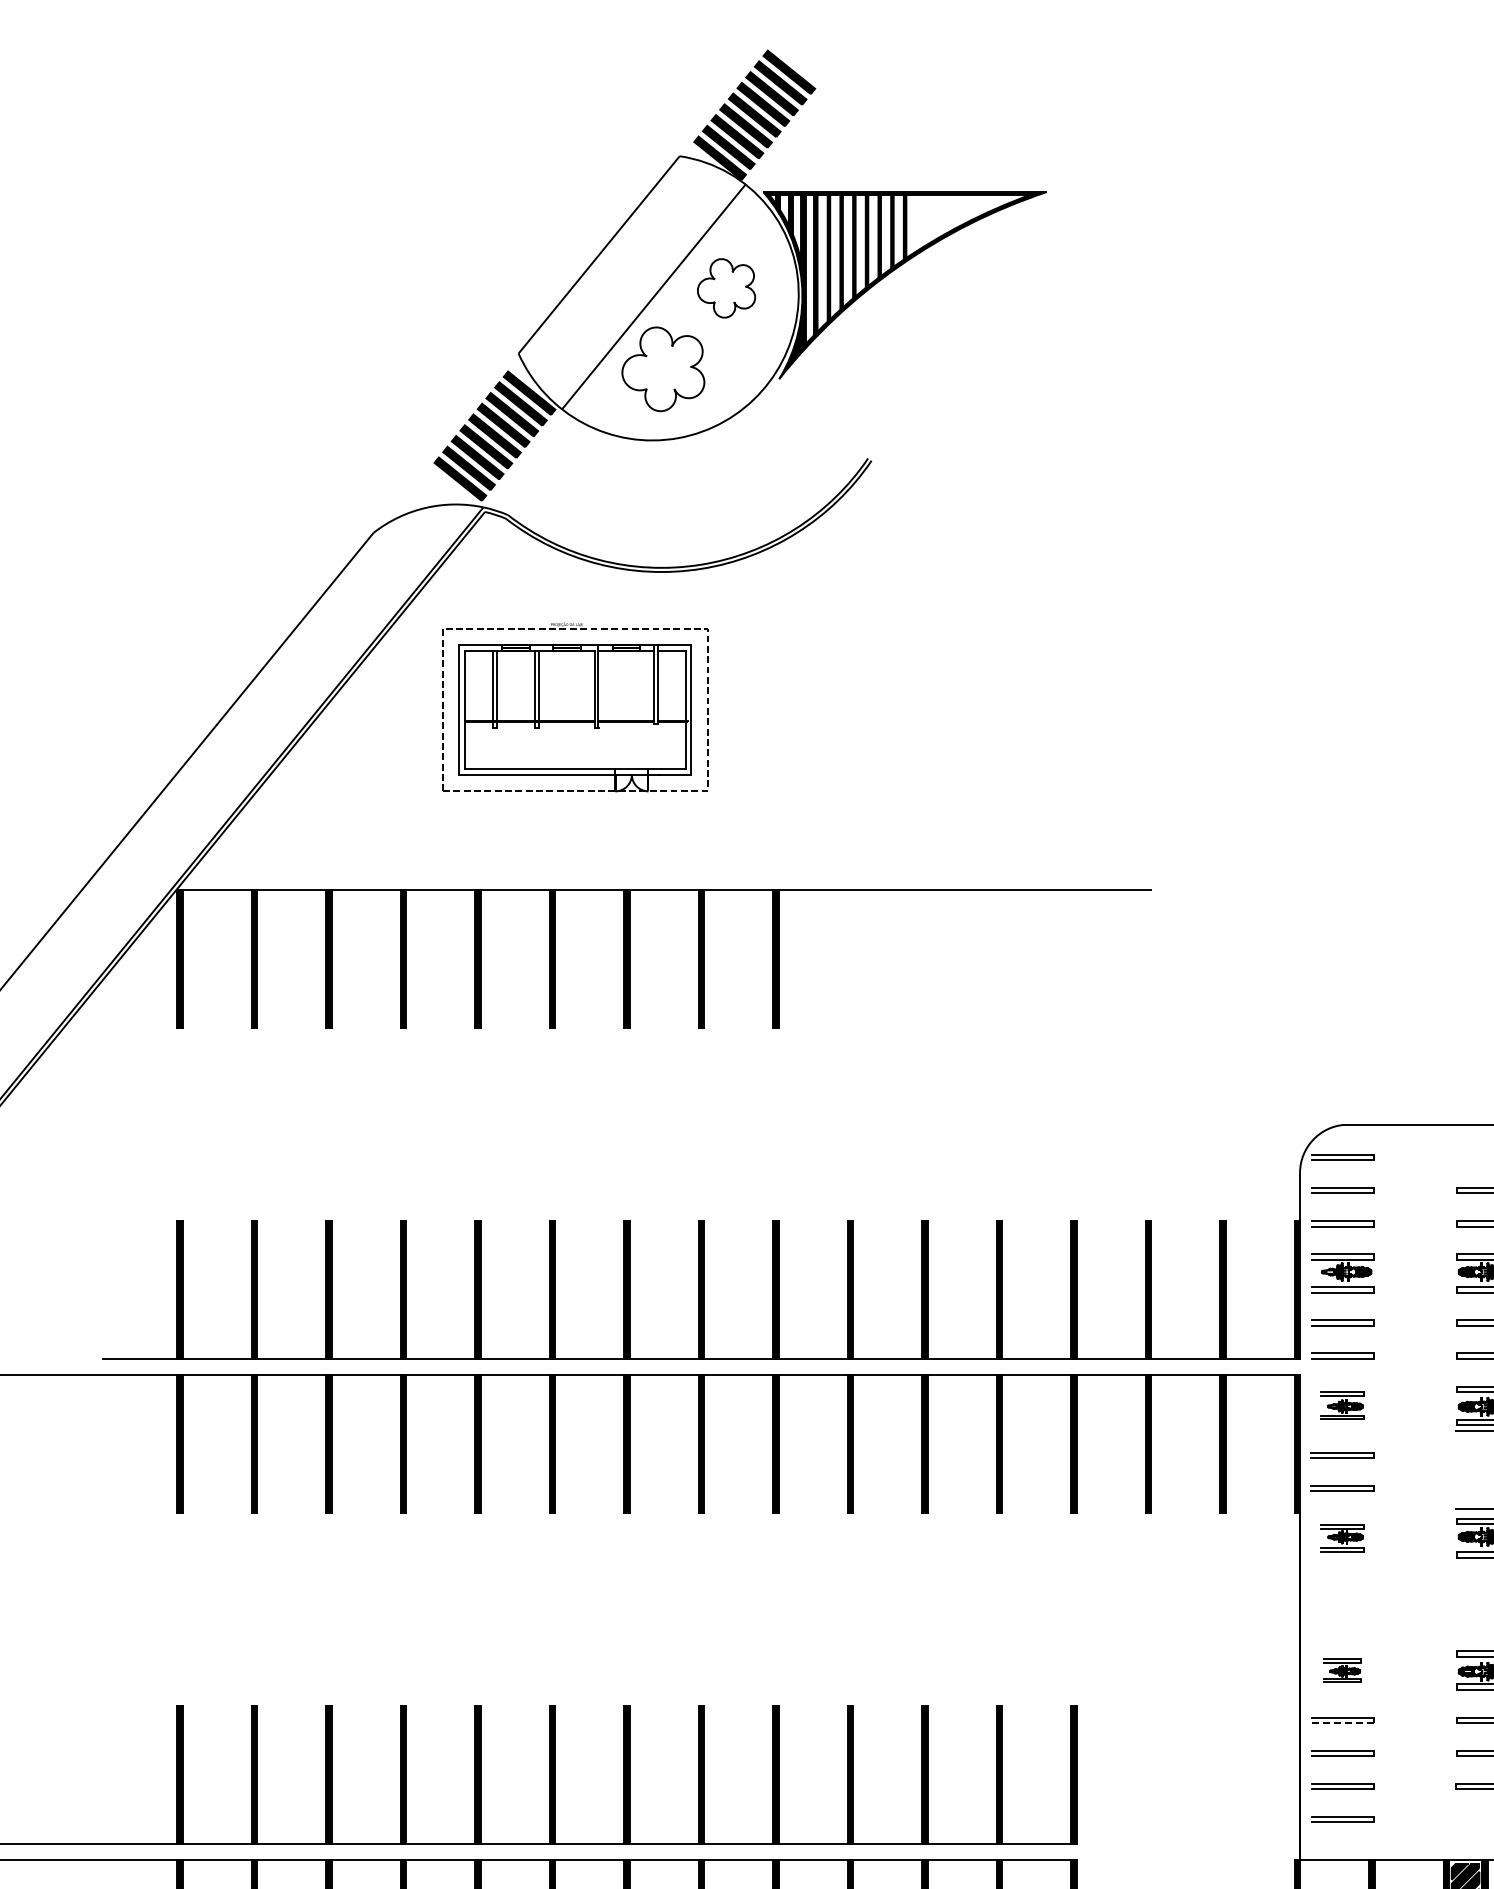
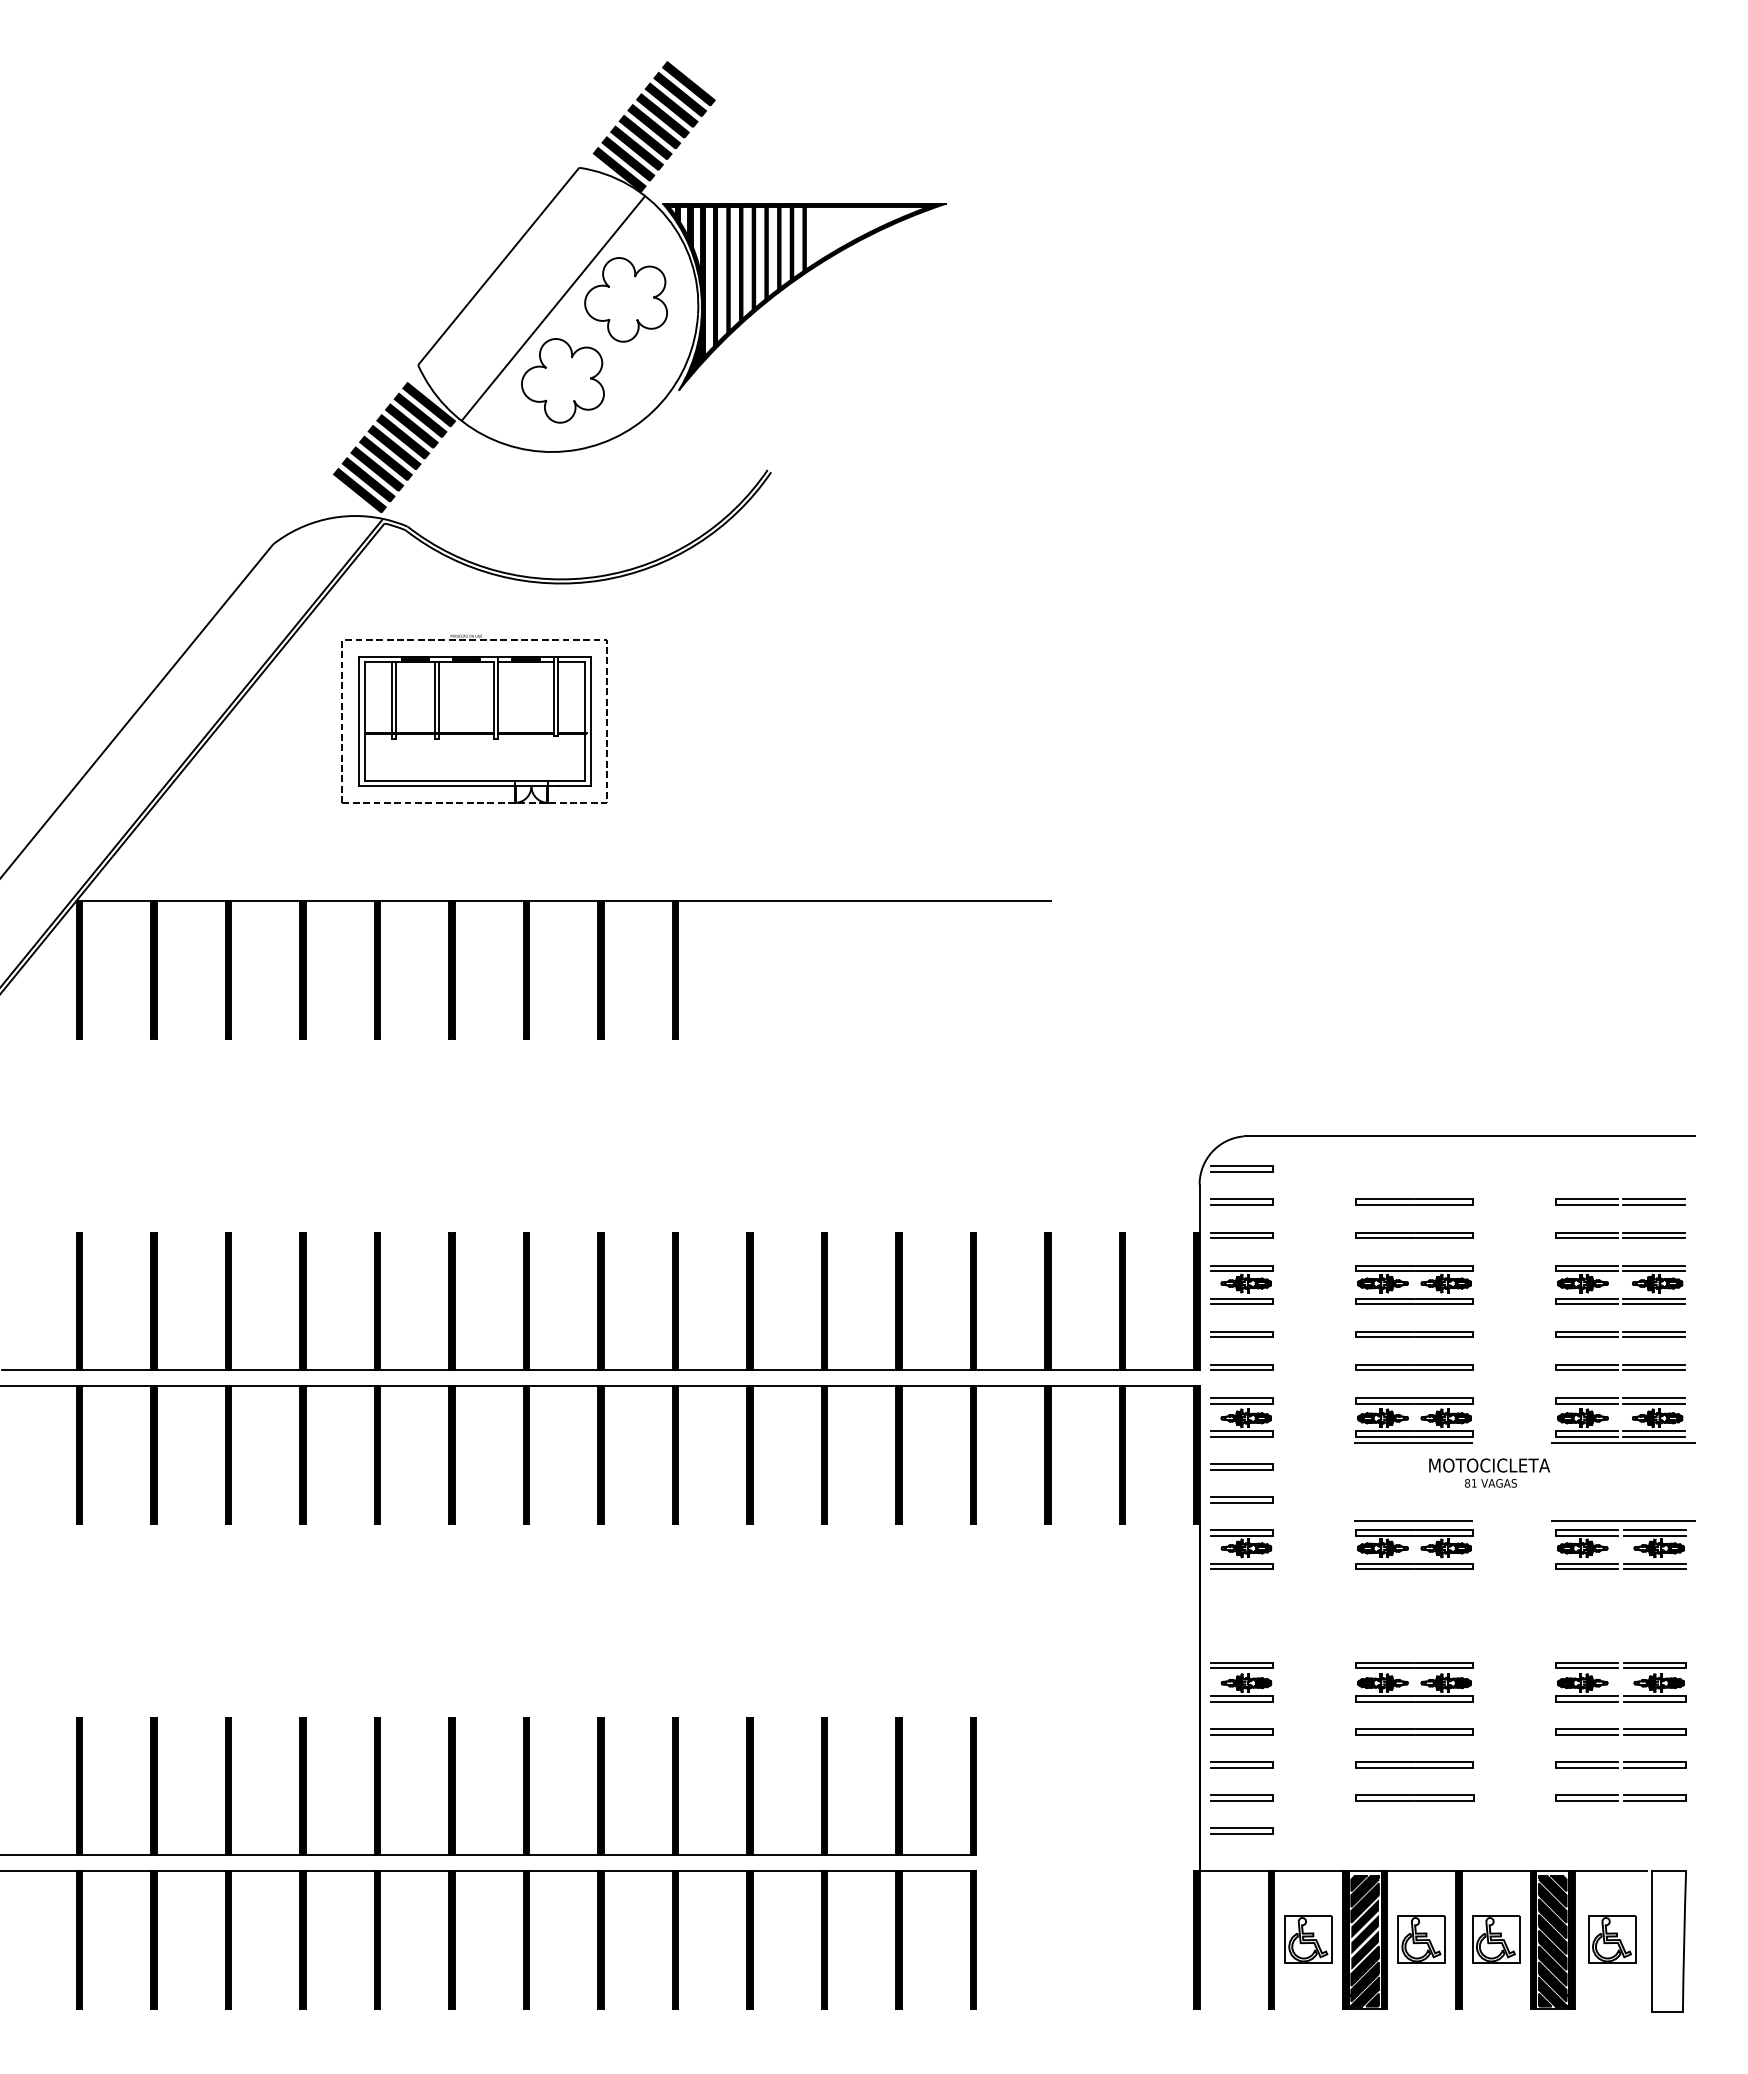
part: (725, 287) -> (625, 299), size x1.43
part: (1341, 1405) -> (1241, 1417), size x1.43
part: (1341, 1537) -> (1241, 1549), size x1.43
part: (1341, 1670) -> (1241, 1682), size x1.67
line: (1341, 1722) -> (1241, 1734), dashed -> solid

